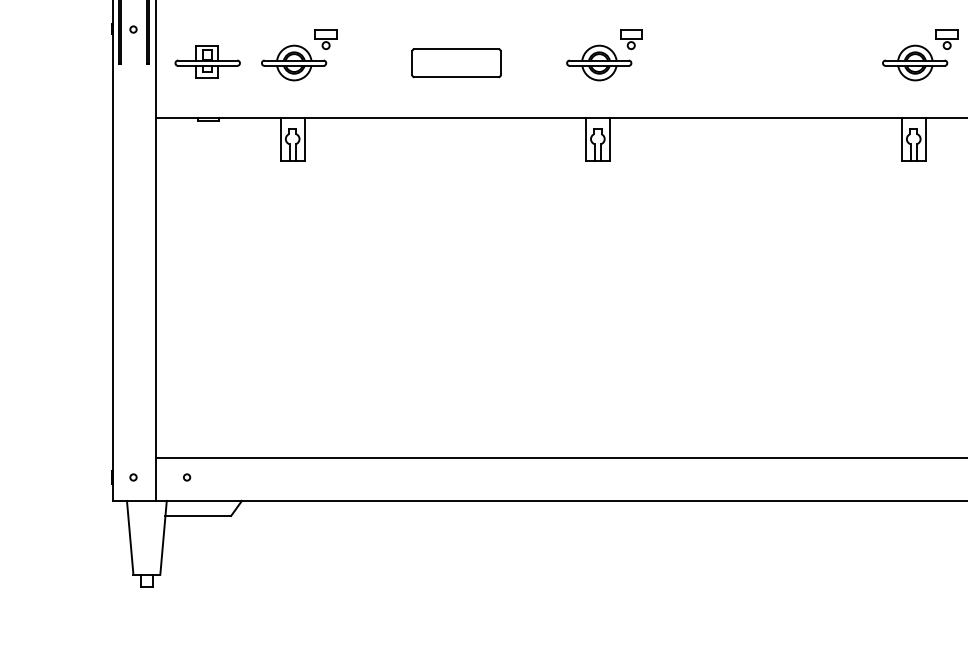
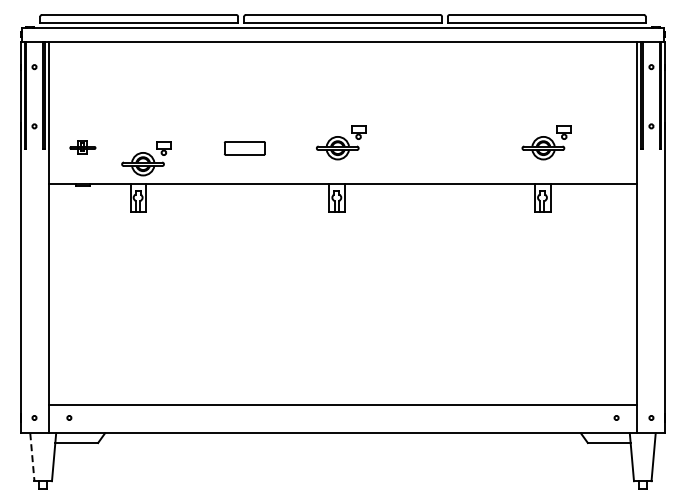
part: (299, 54) -> (146, 158), moved
part: (207, 61) -> (82, 147), size x0.6
part: (456, 63) -> (244, 148), size x0.7
line: (130, 538) -> (32, 457), solid -> dashed

